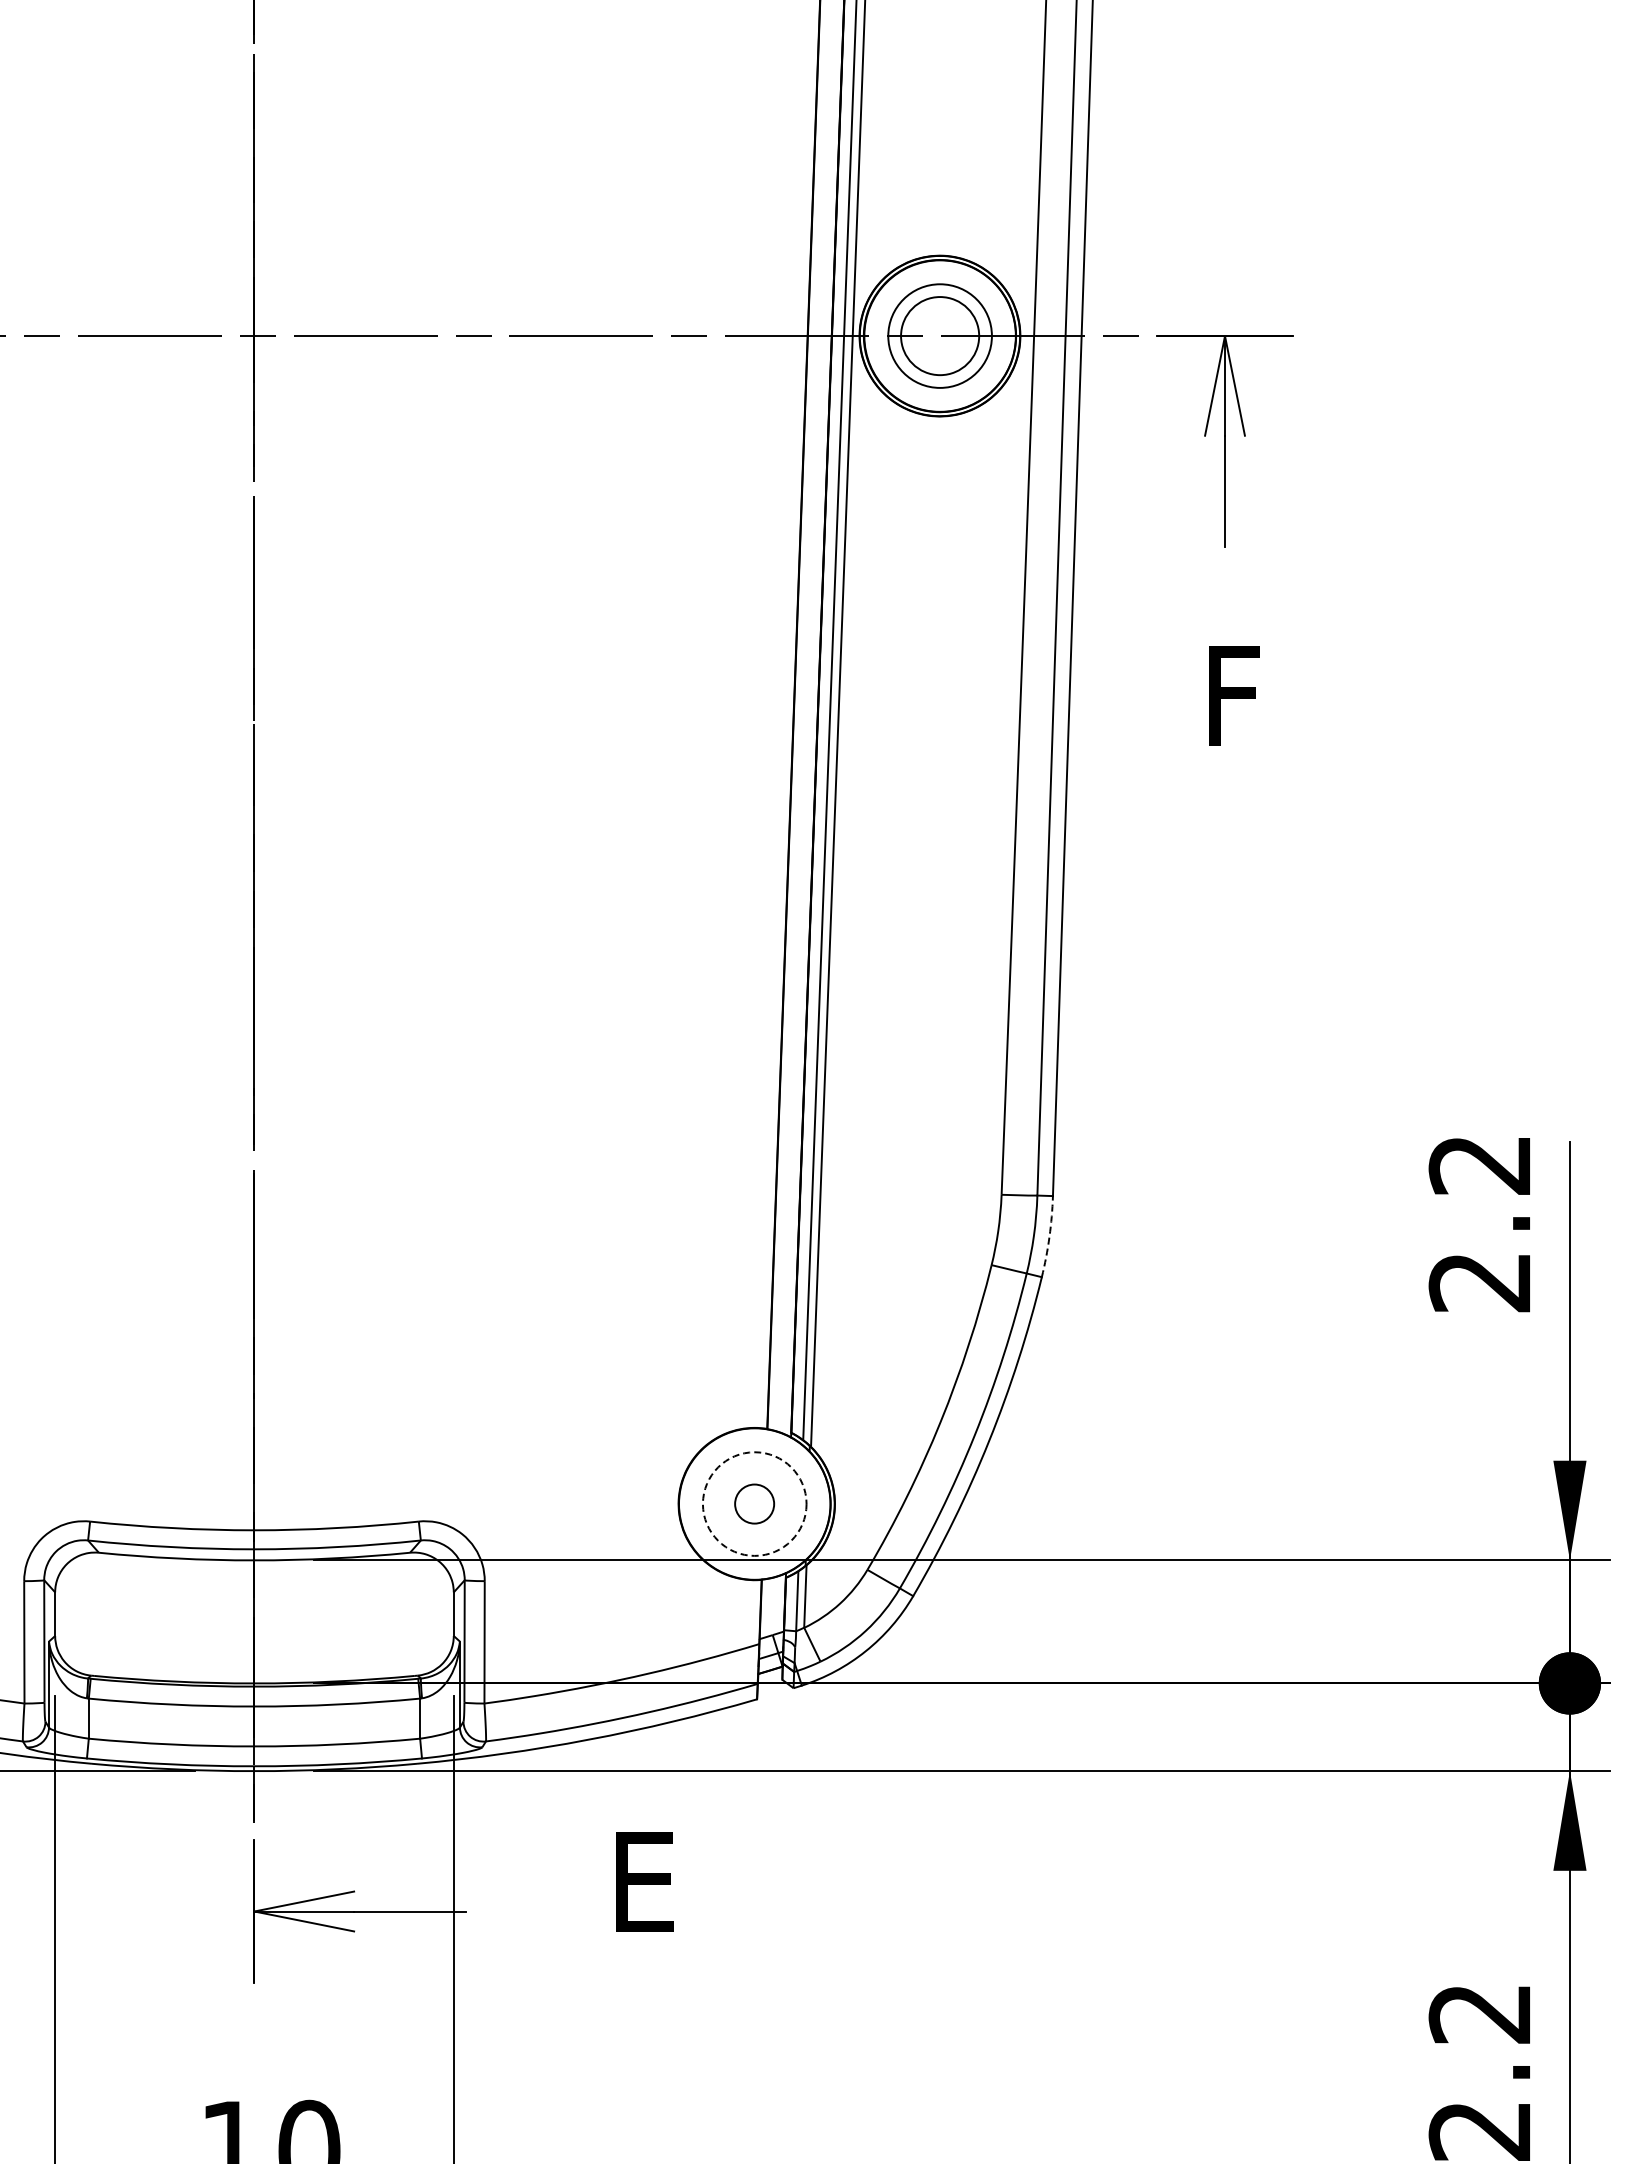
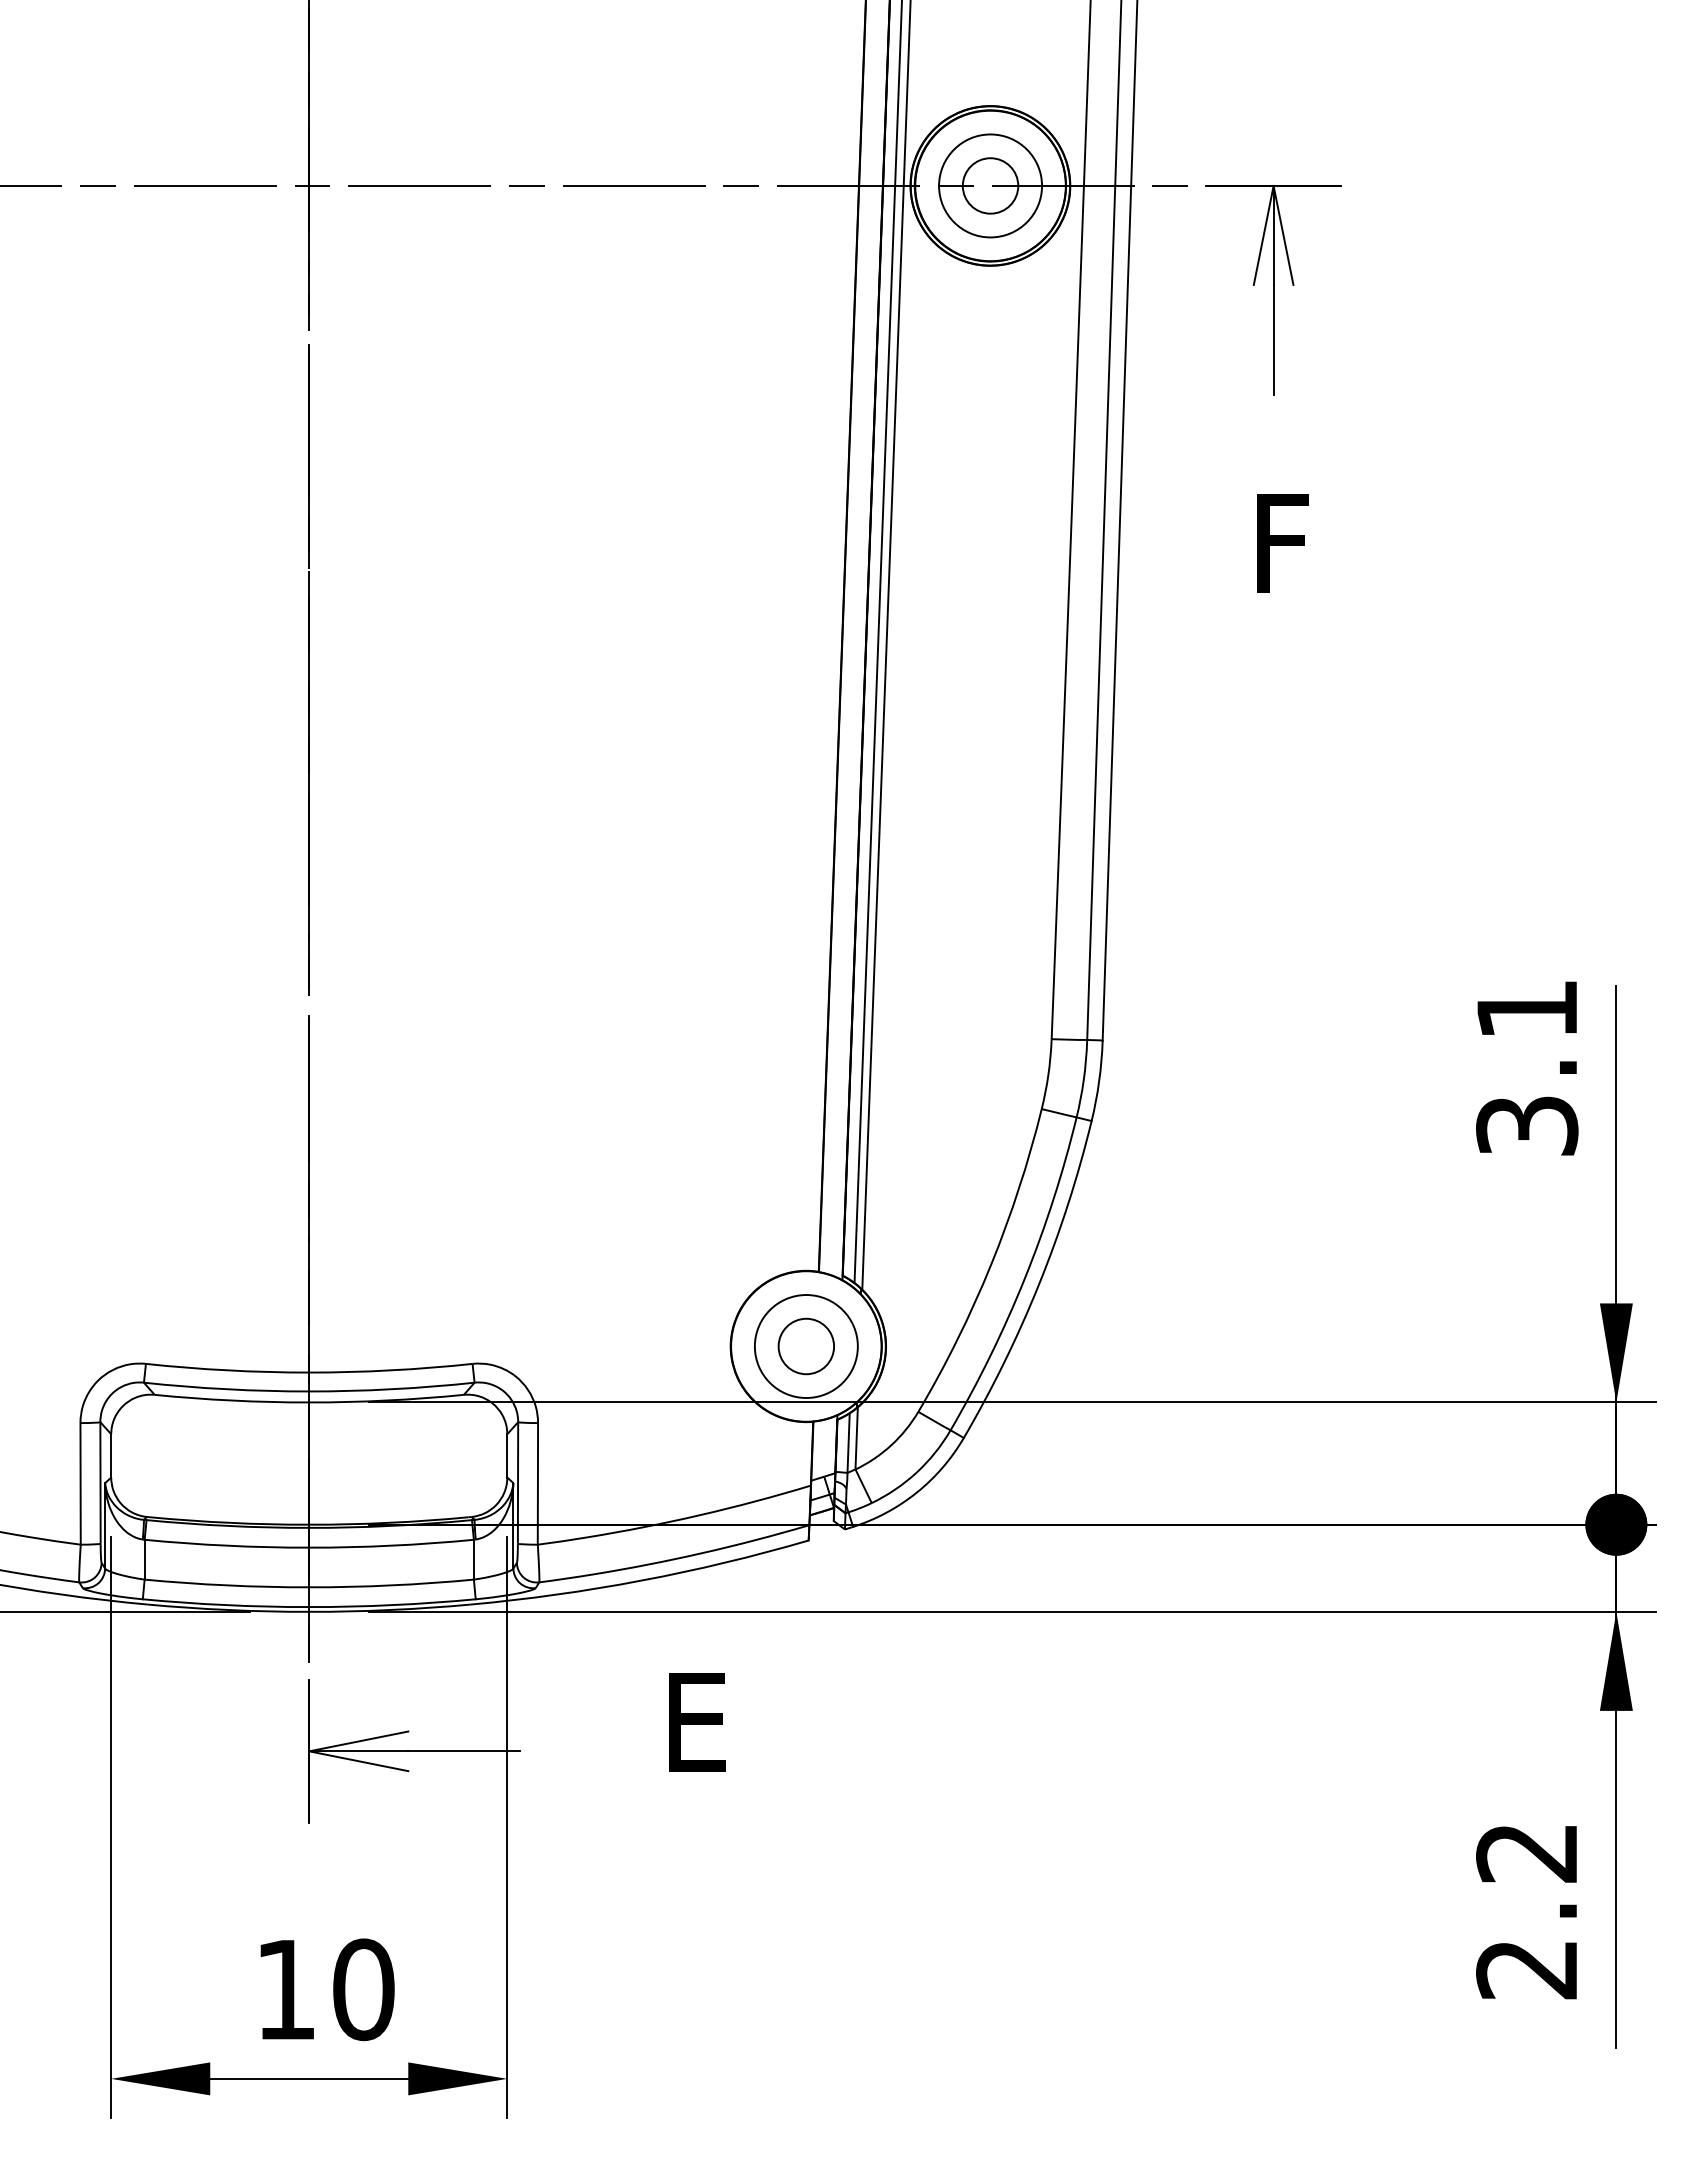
circle: (940, 335) -> (990, 185), size x0.71
text: (1480, 1224) -> (1527, 1068), 2.2 -> 3.1
arc: (1049, 1237) -> (1099, 1081), dashed -> solid
circle: (753, 1504) -> (805, 1346), dashed -> solid
circle: (753, 1504) -> (805, 1346), size x1.43

